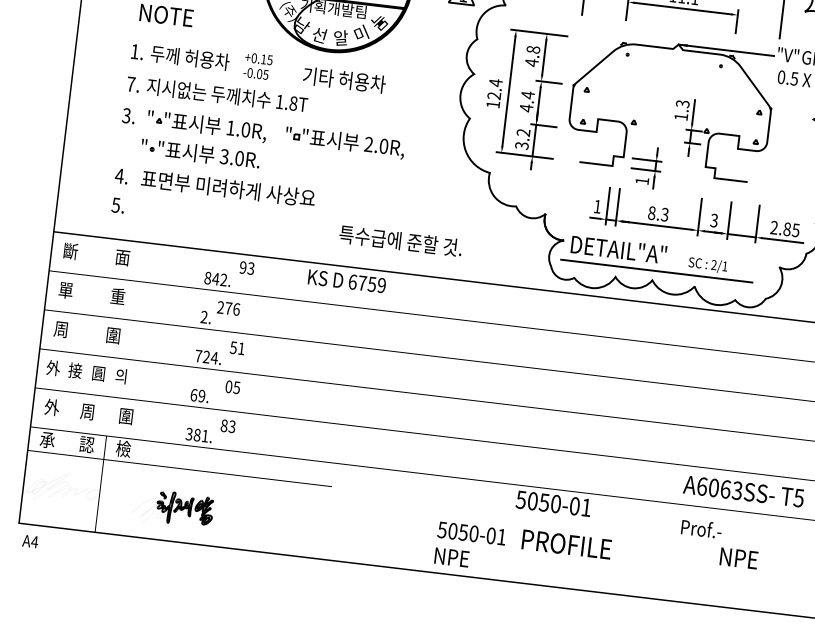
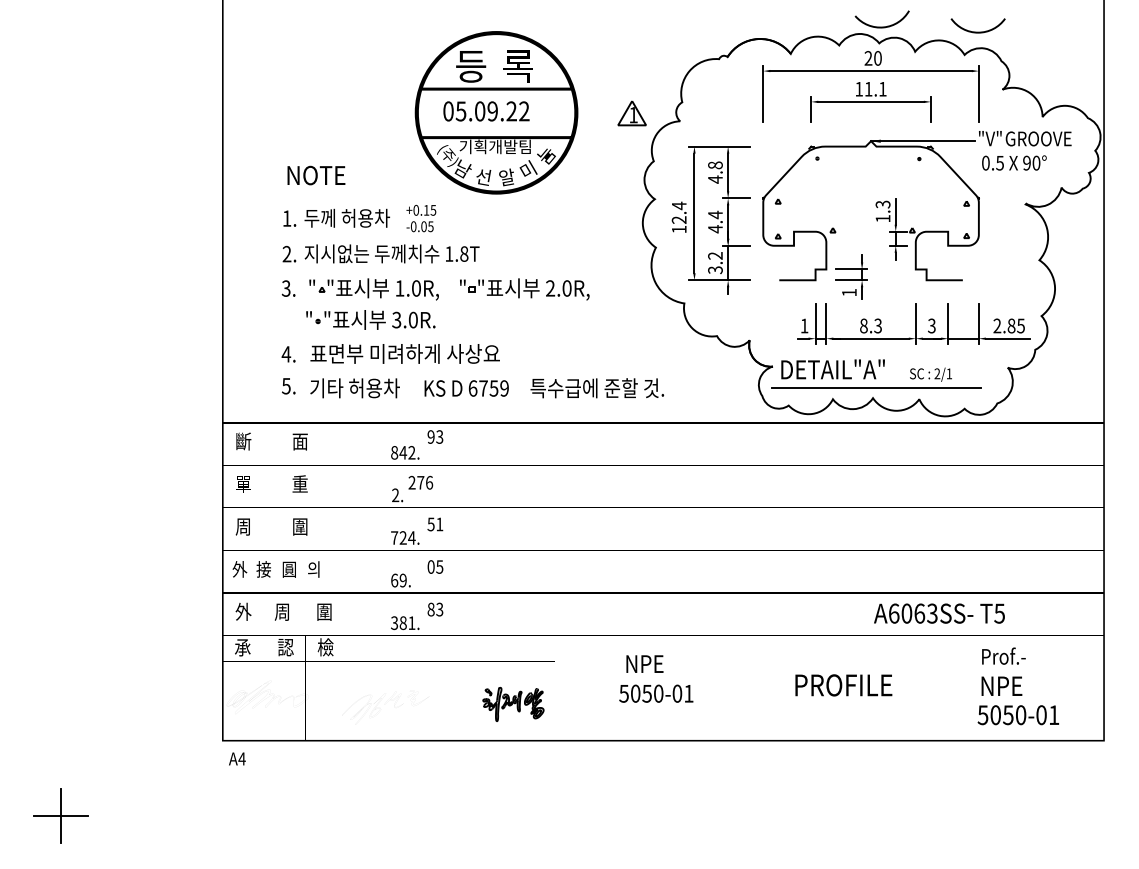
text: (343, 80) -> (354, 388), moved
text: (130, 83) -> (286, 253), 7. -> 2.
text: (346, 281) -> (466, 388), moved
text: (743, 491) -> (939, 613), moved
text: (552, 503) -> (1017, 715), moved
part: (184, 509) -> (513, 704), moved
text: (701, 528) -> (1003, 655), moved
text: (472, 533) -> (656, 693), moved
text: (566, 544) -> (843, 685), moved
text: (451, 556) -> (644, 663), moved

